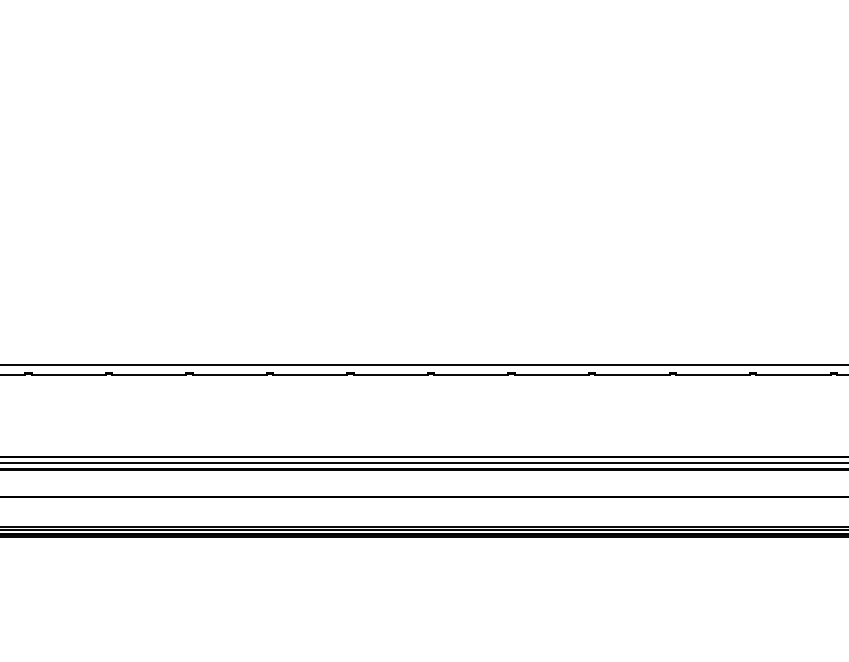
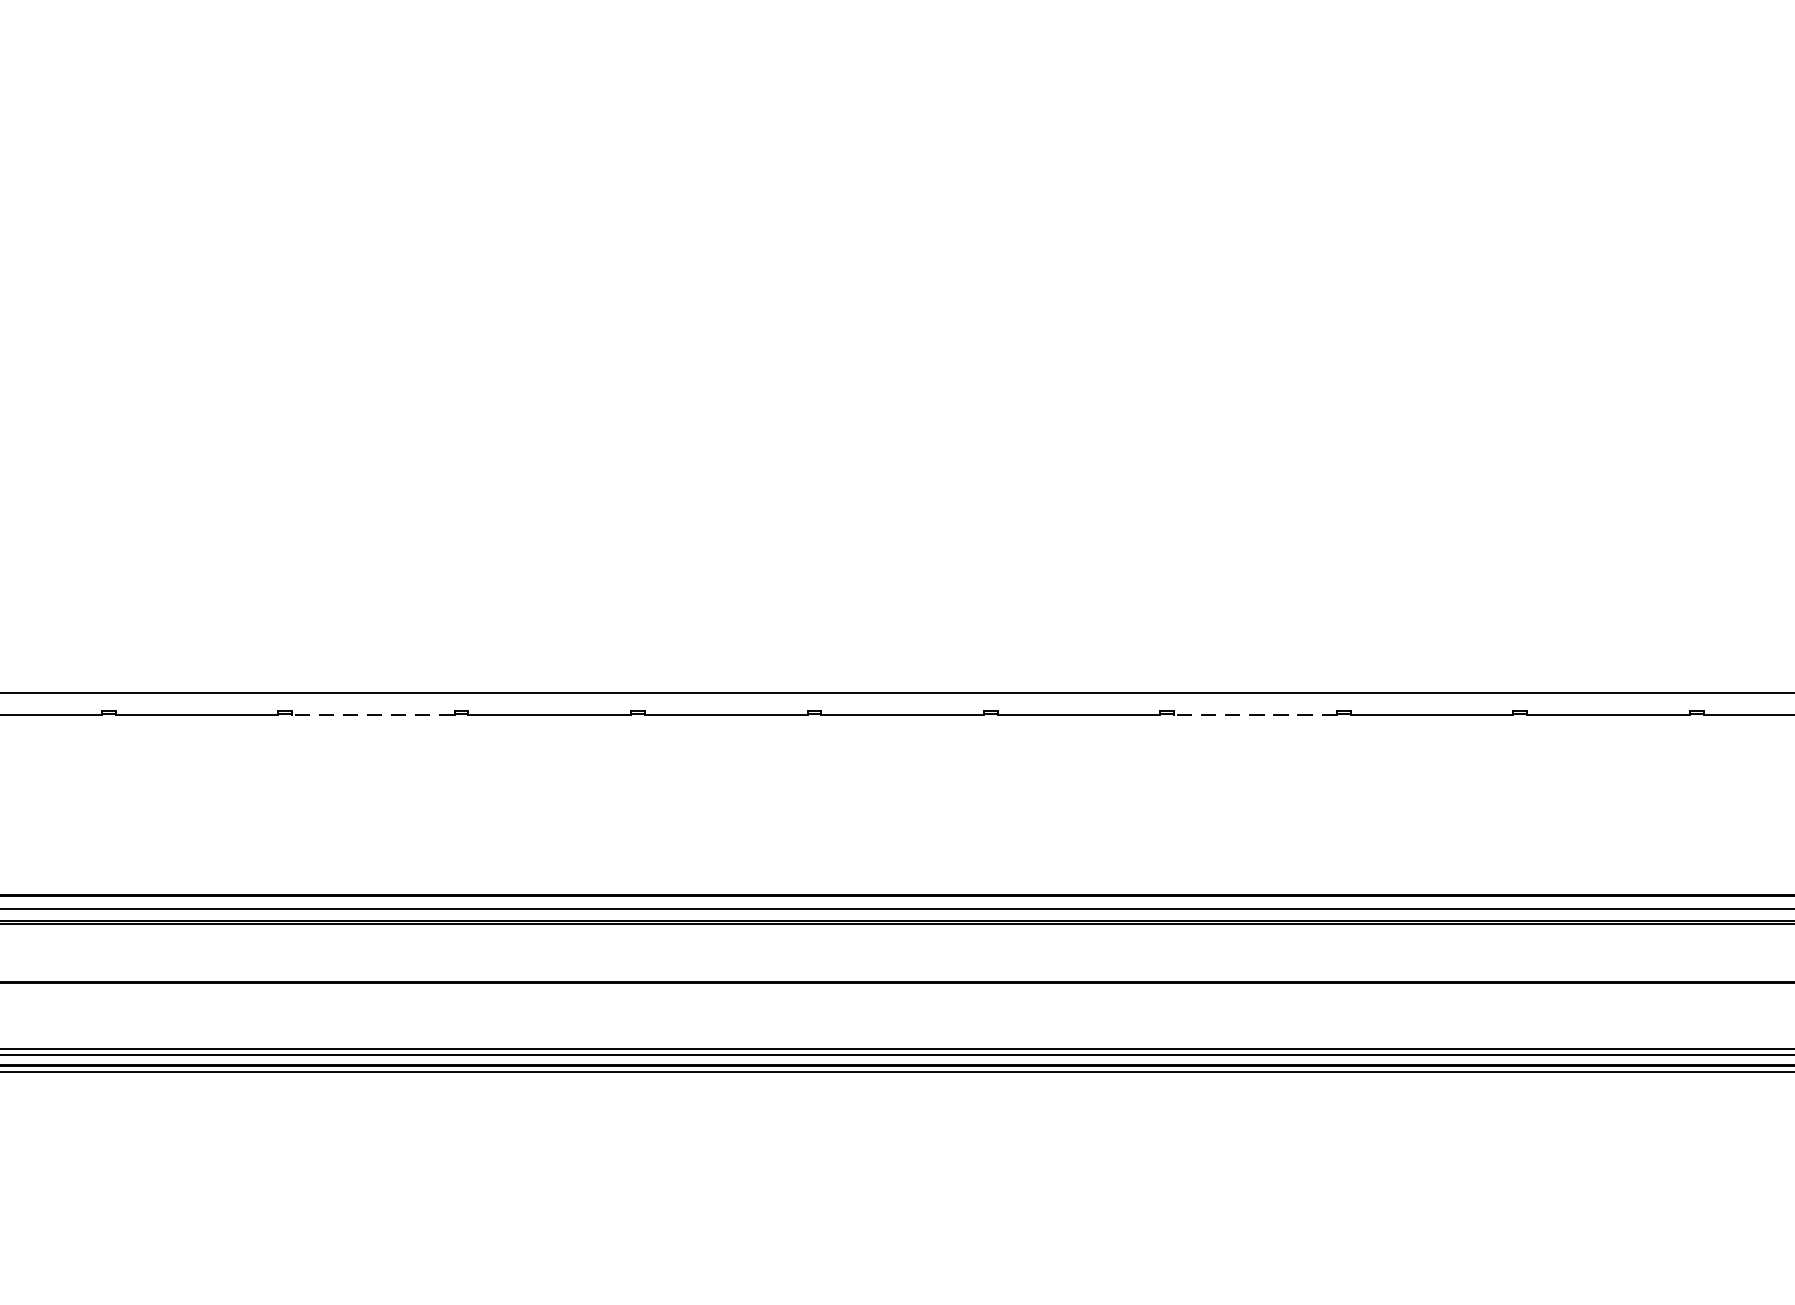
line: (229, 374) -> (372, 714), solid -> dashed
line: (631, 374) -> (1253, 714), solid -> dashed

